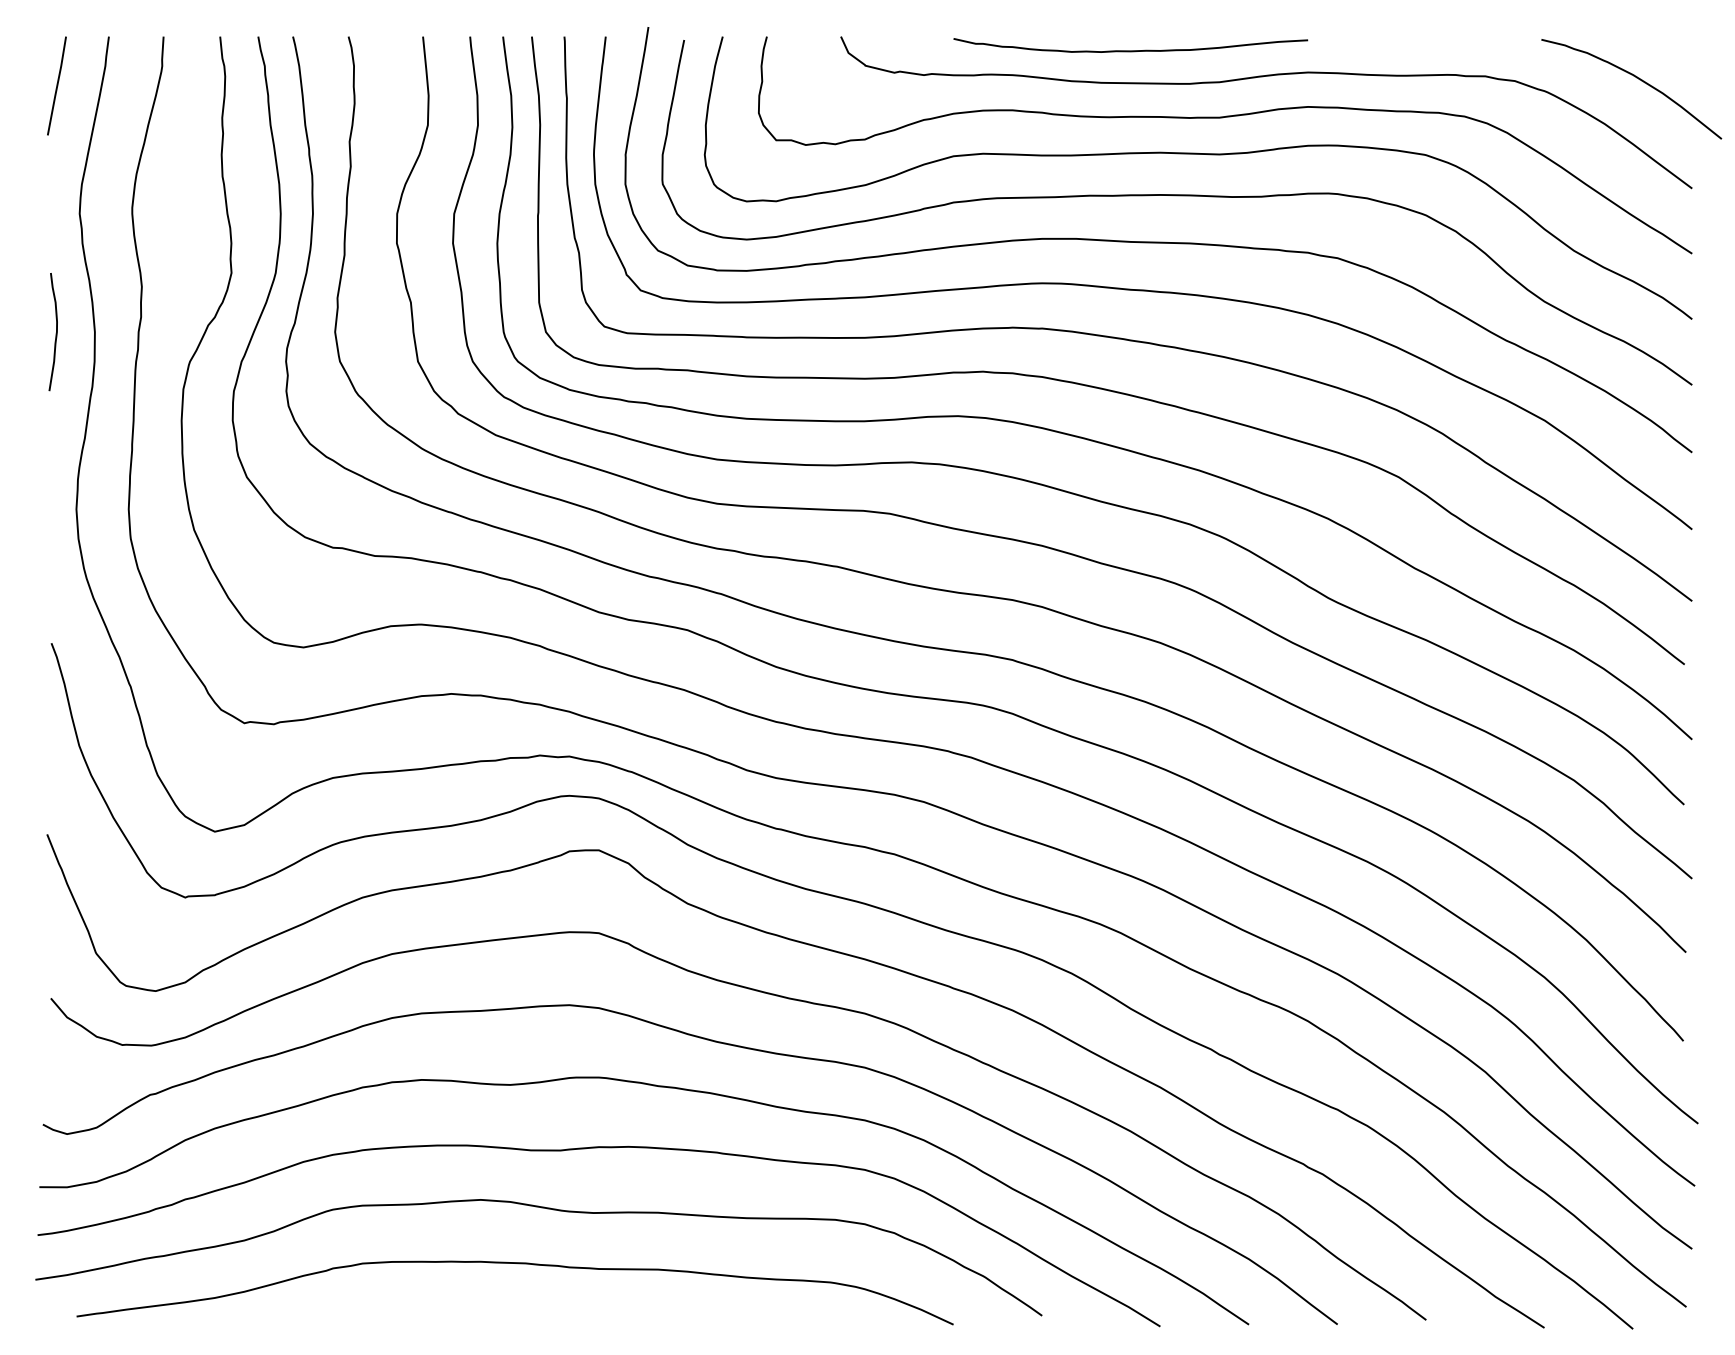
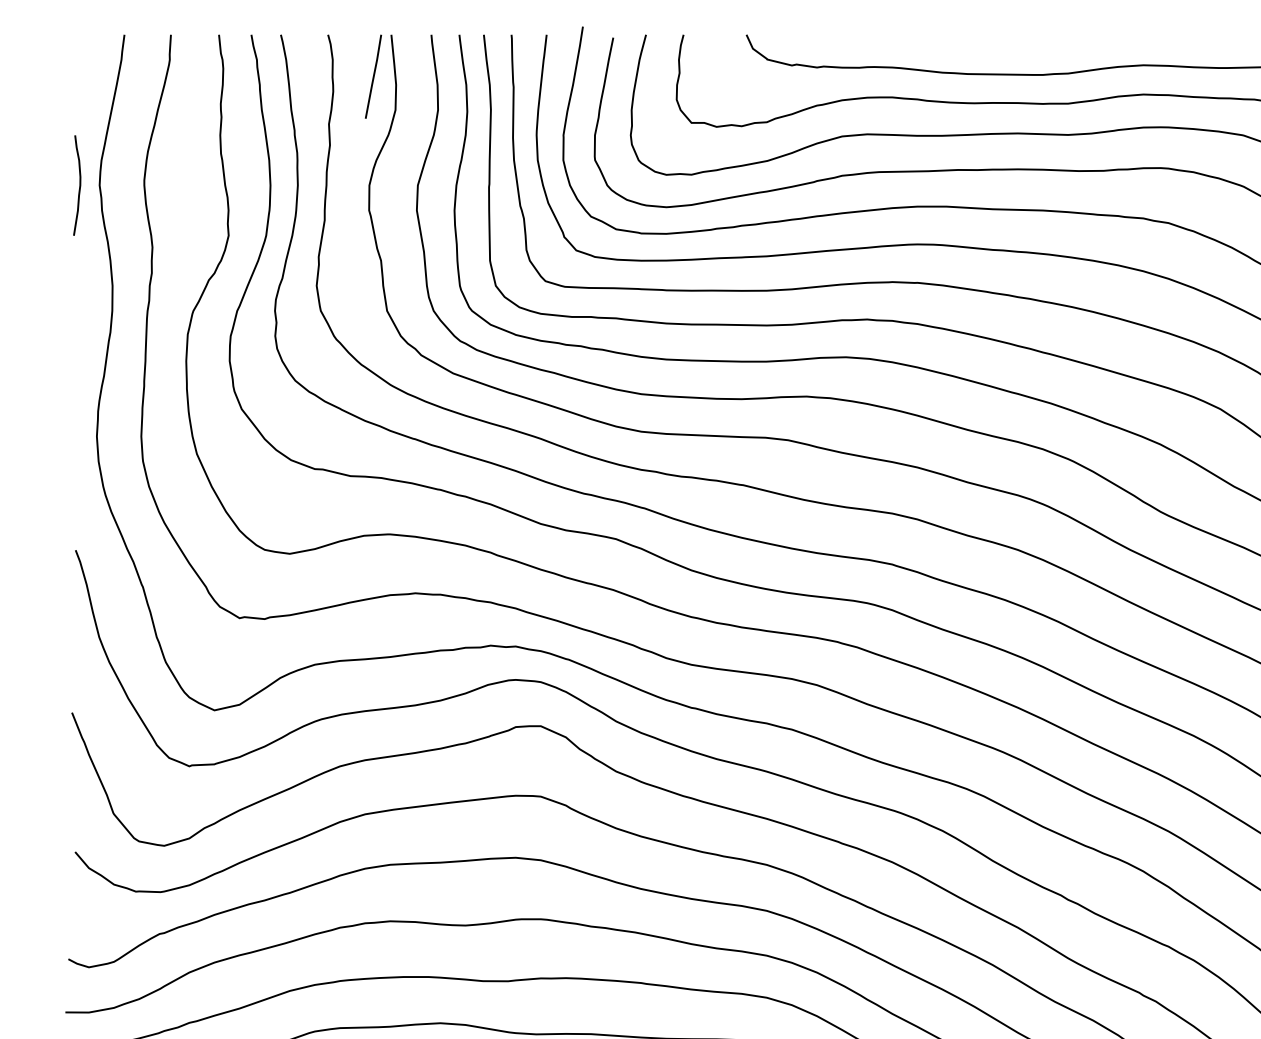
curve: (1130, 50) -> (992, 46), removed
line: (56, 85) -> (373, 76), moved
curve: (55, 333) -> (79, 186), moved

